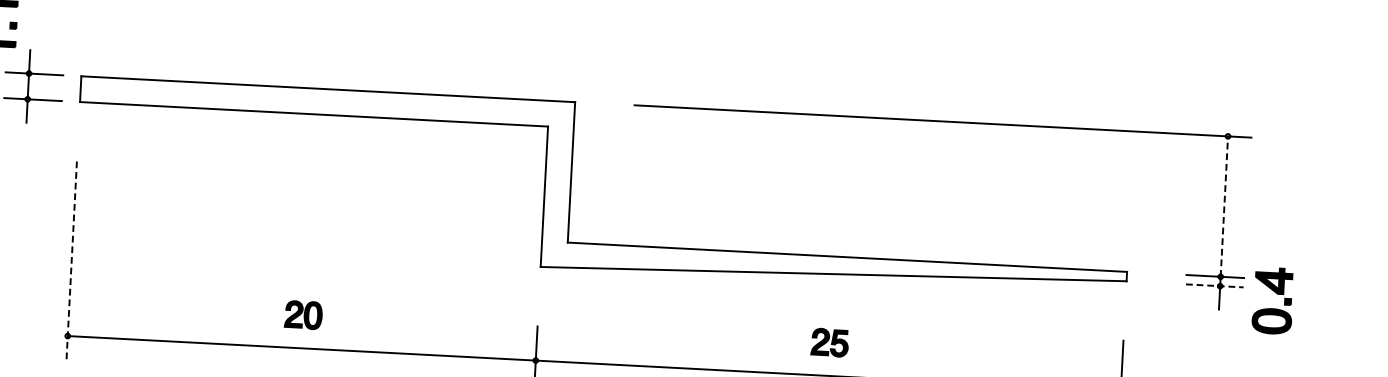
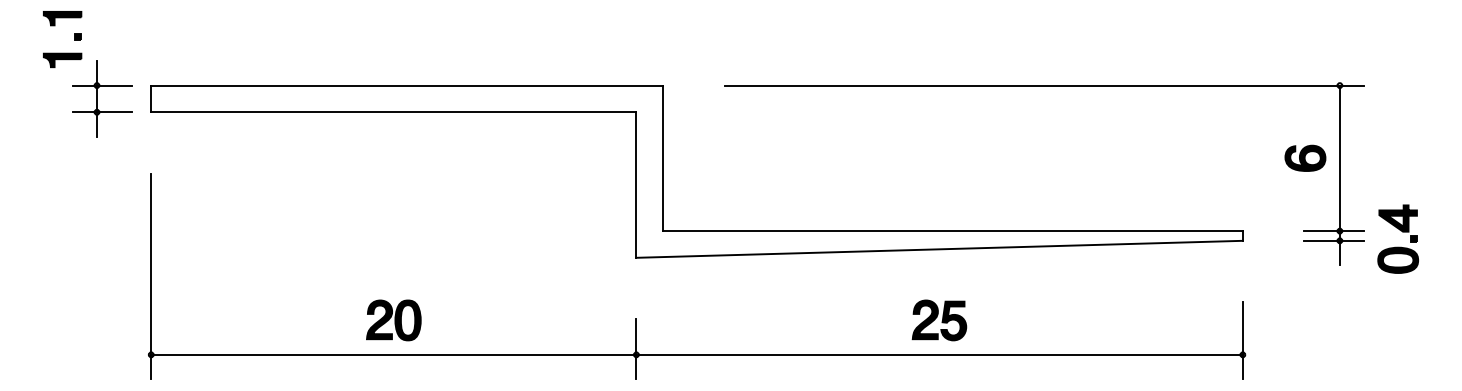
part: (1191, 204) -> (1305, 157), added
line: (1223, 206) -> (1339, 158), dashed -> solid
line: (71, 260) -> (151, 276), dashed -> solid
line: (1215, 285) -> (1334, 240), dashed -> solid
part: (1277, 294) -> (1402, 232), moved
part: (303, 315) -> (393, 320), size x1.43
part: (829, 342) -> (939, 320), size x1.43

